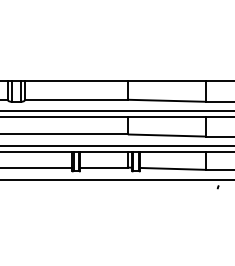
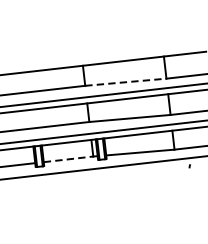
line: (166, 100) -> (125, 81), solid -> dashed
line: (104, 167) -> (68, 159), solid -> dashed

